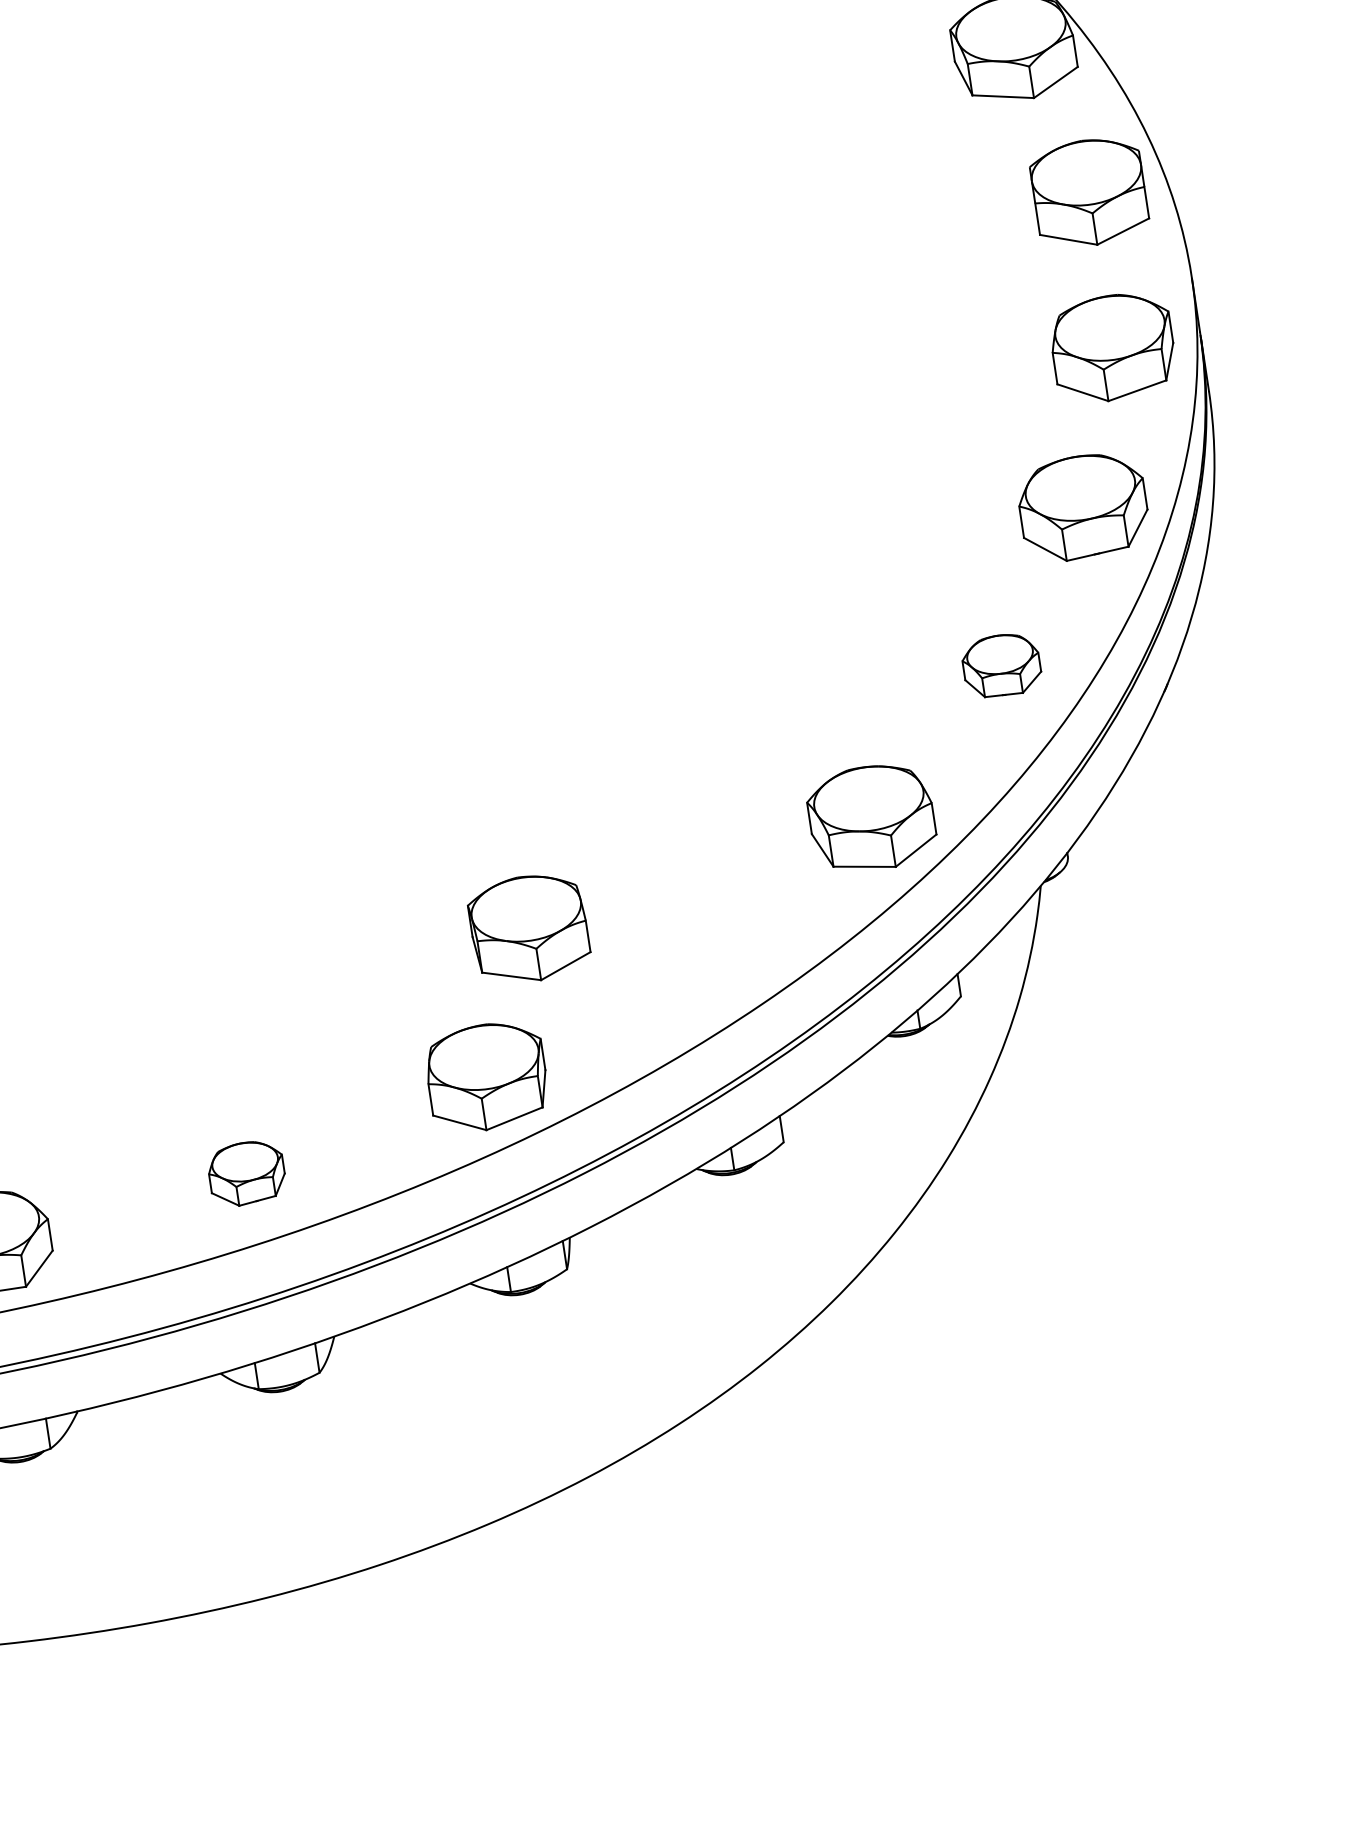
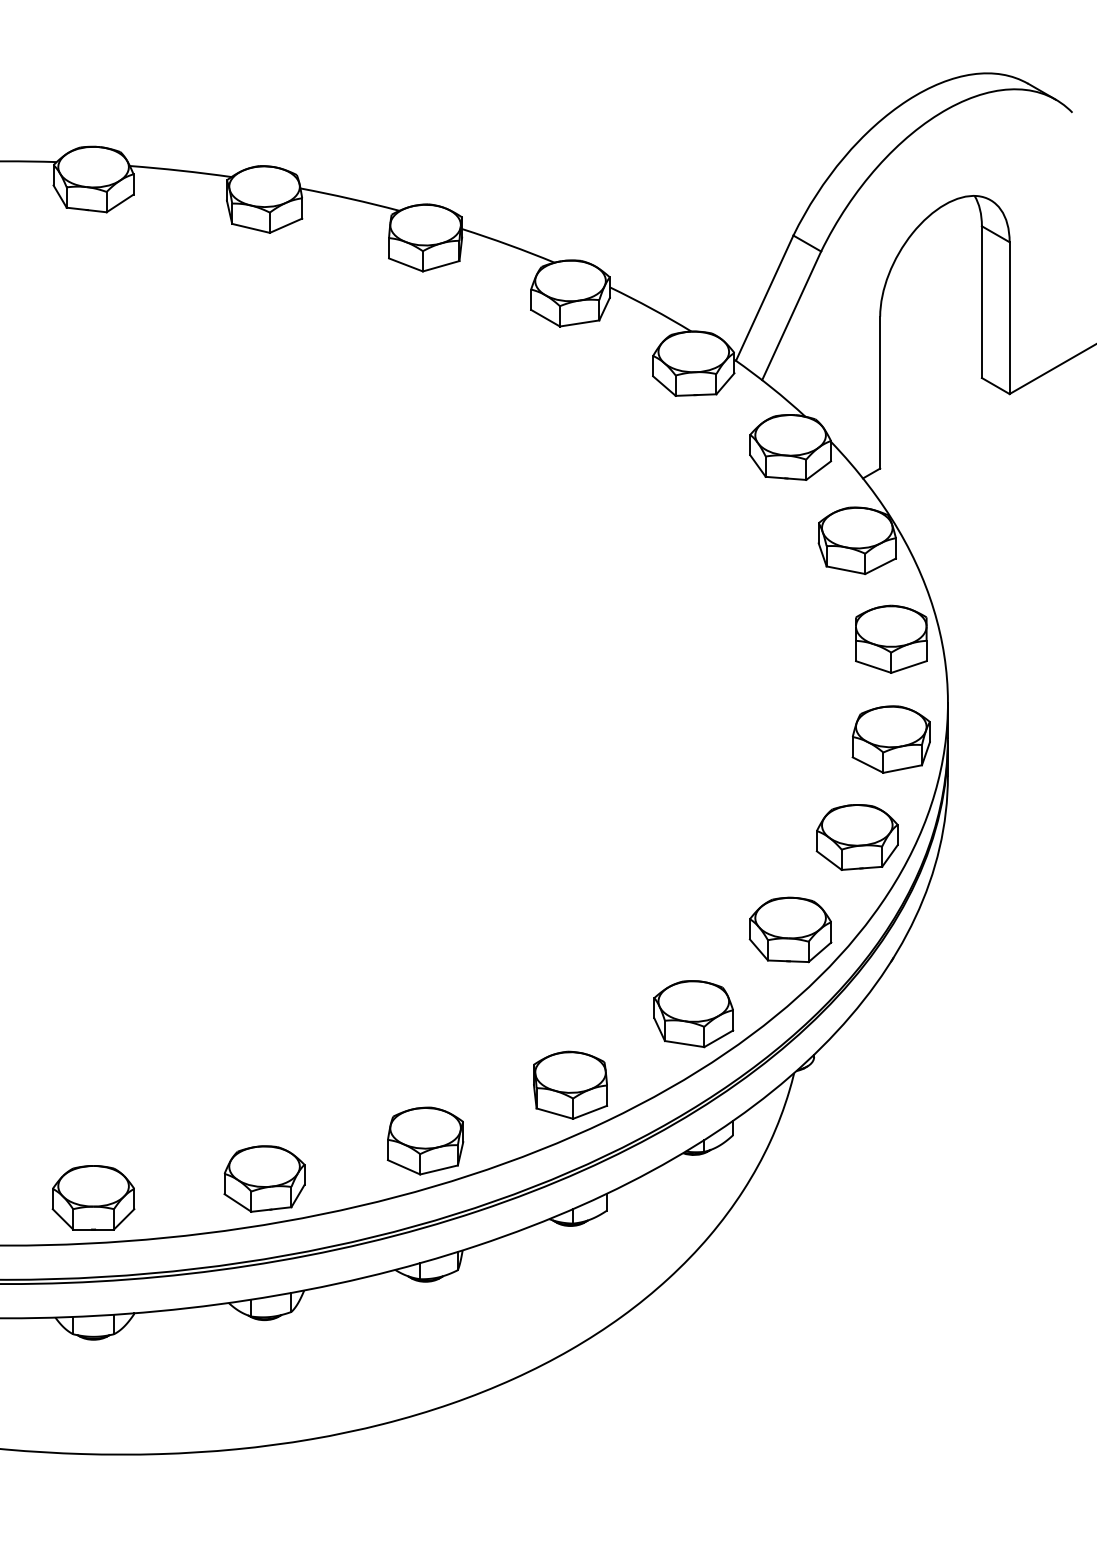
part: (1001, 664) -> (790, 929), size x1.67
part: (528, 927) -> (570, 1084), moved
part: (246, 1172) -> (264, 1178), size x1.67

